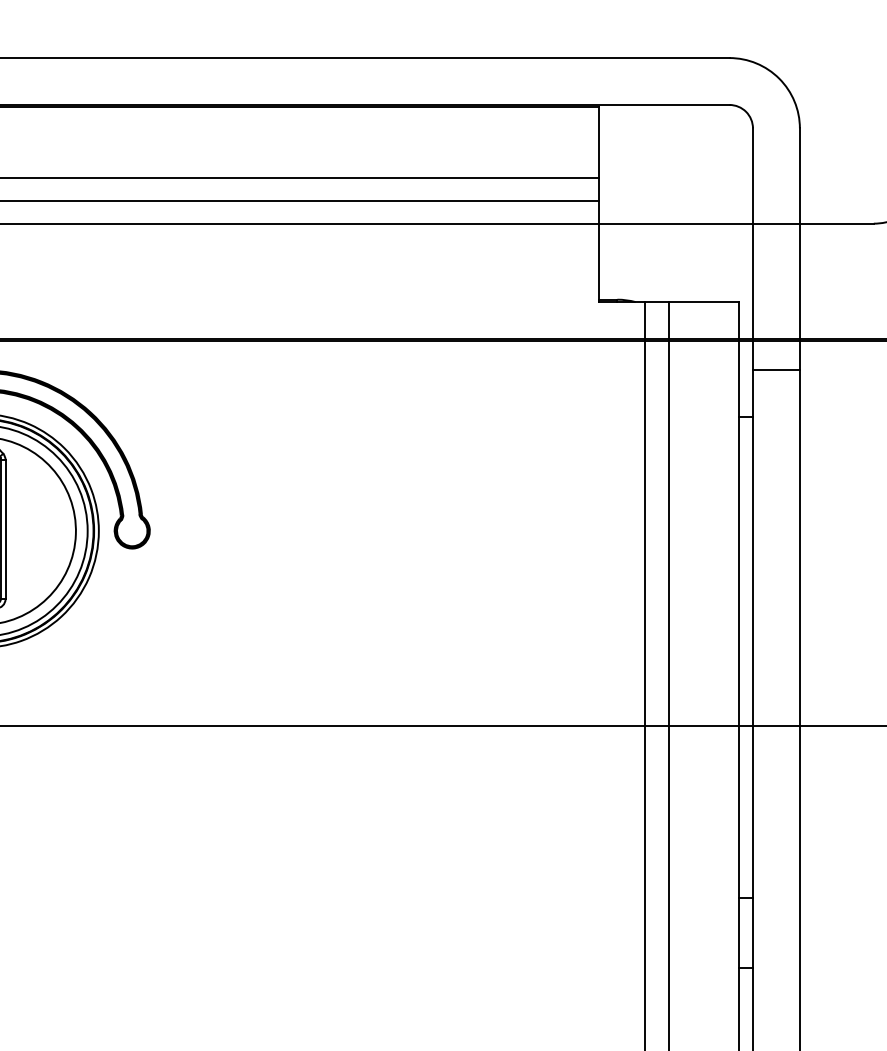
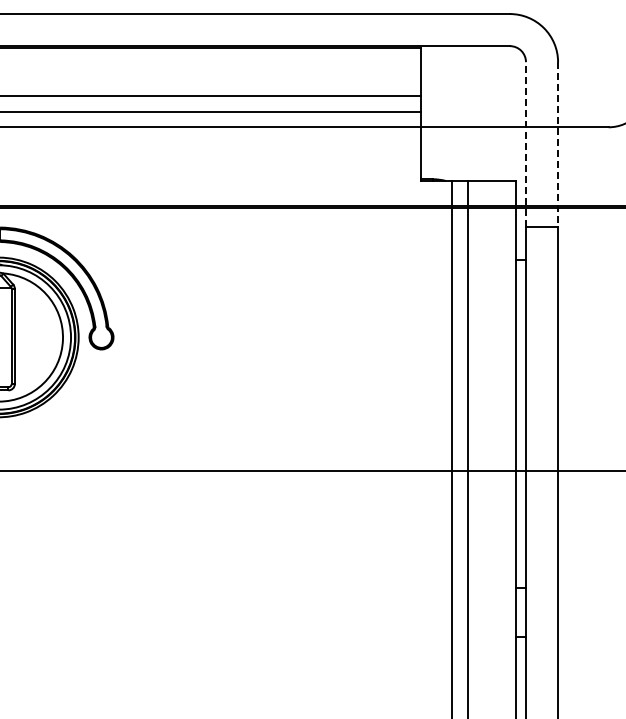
line: (753, 248) -> (526, 144), solid -> dashed
line: (800, 248) -> (558, 144), solid -> dashed

